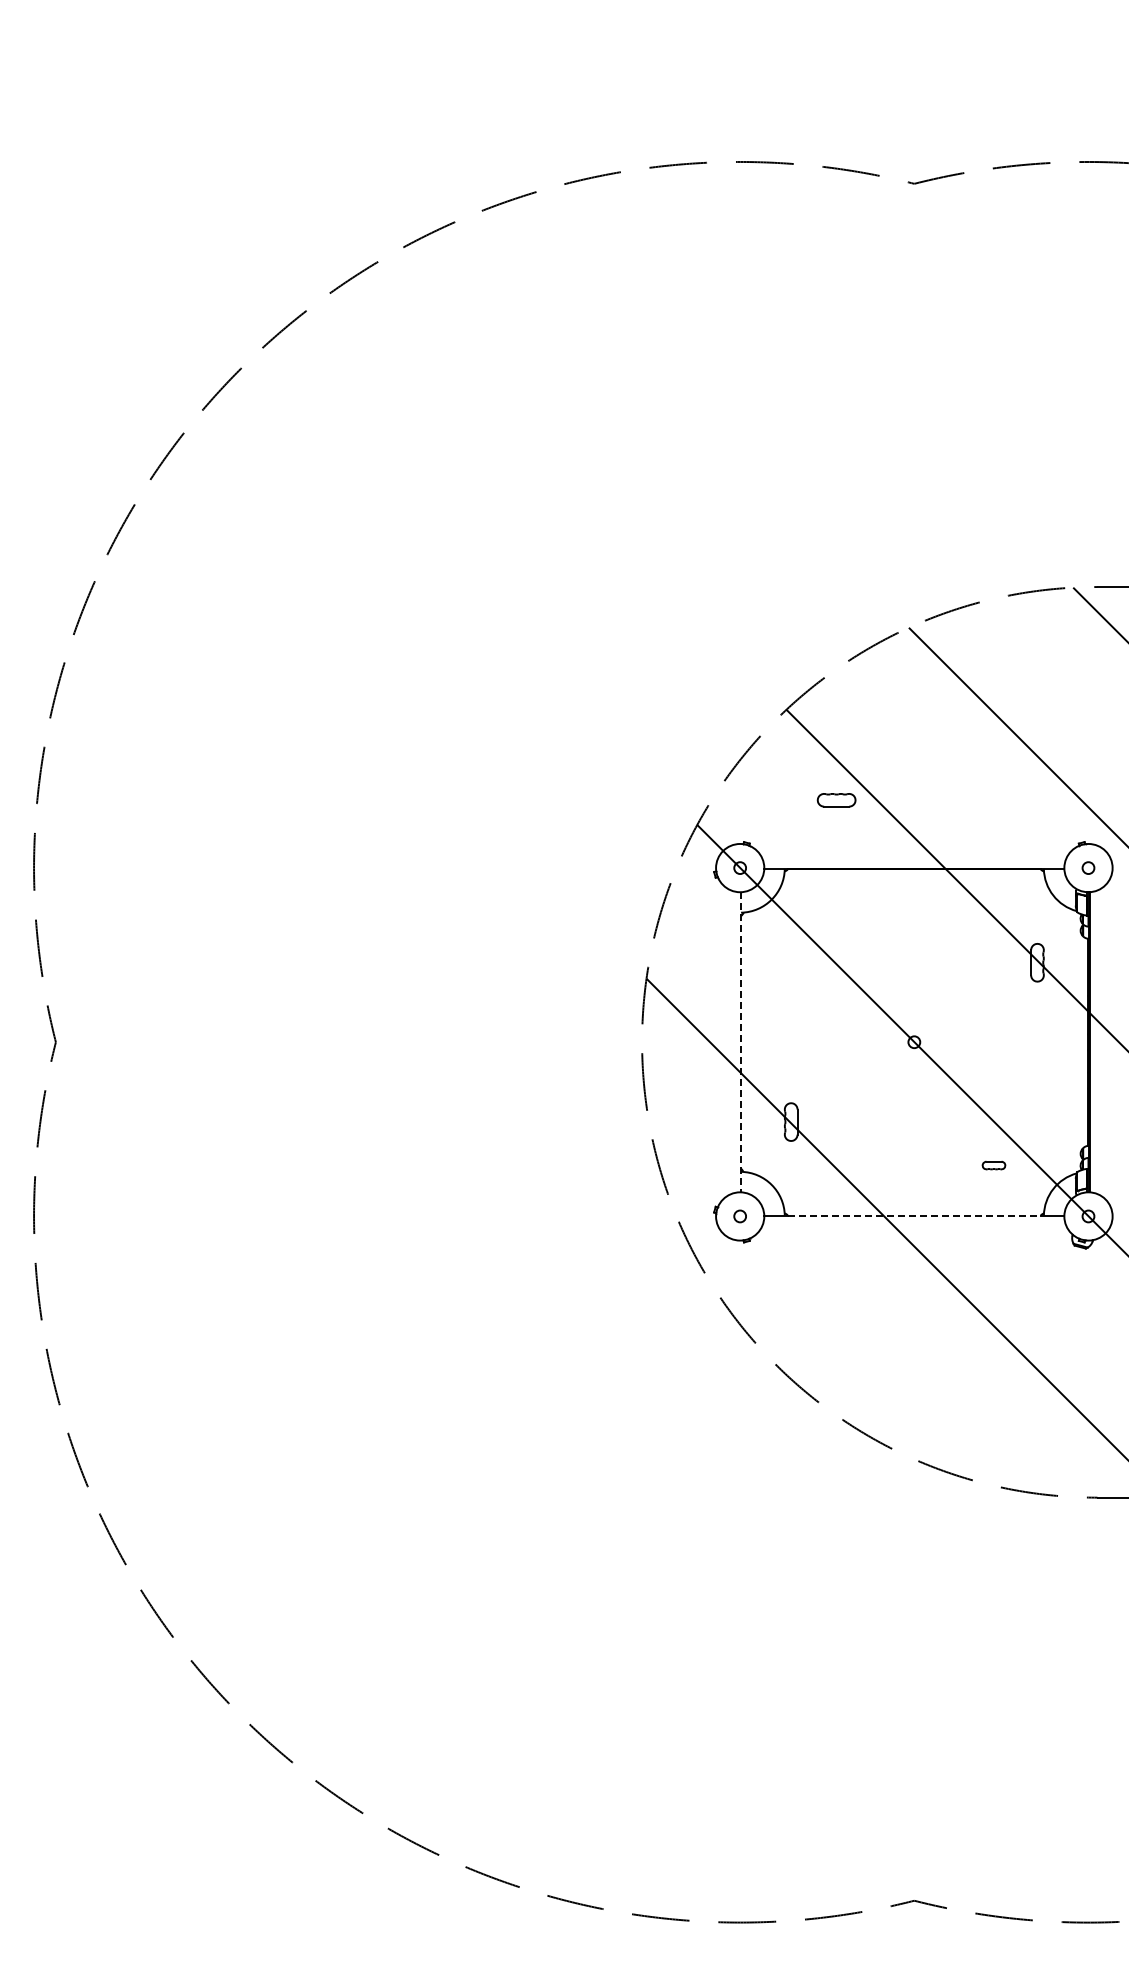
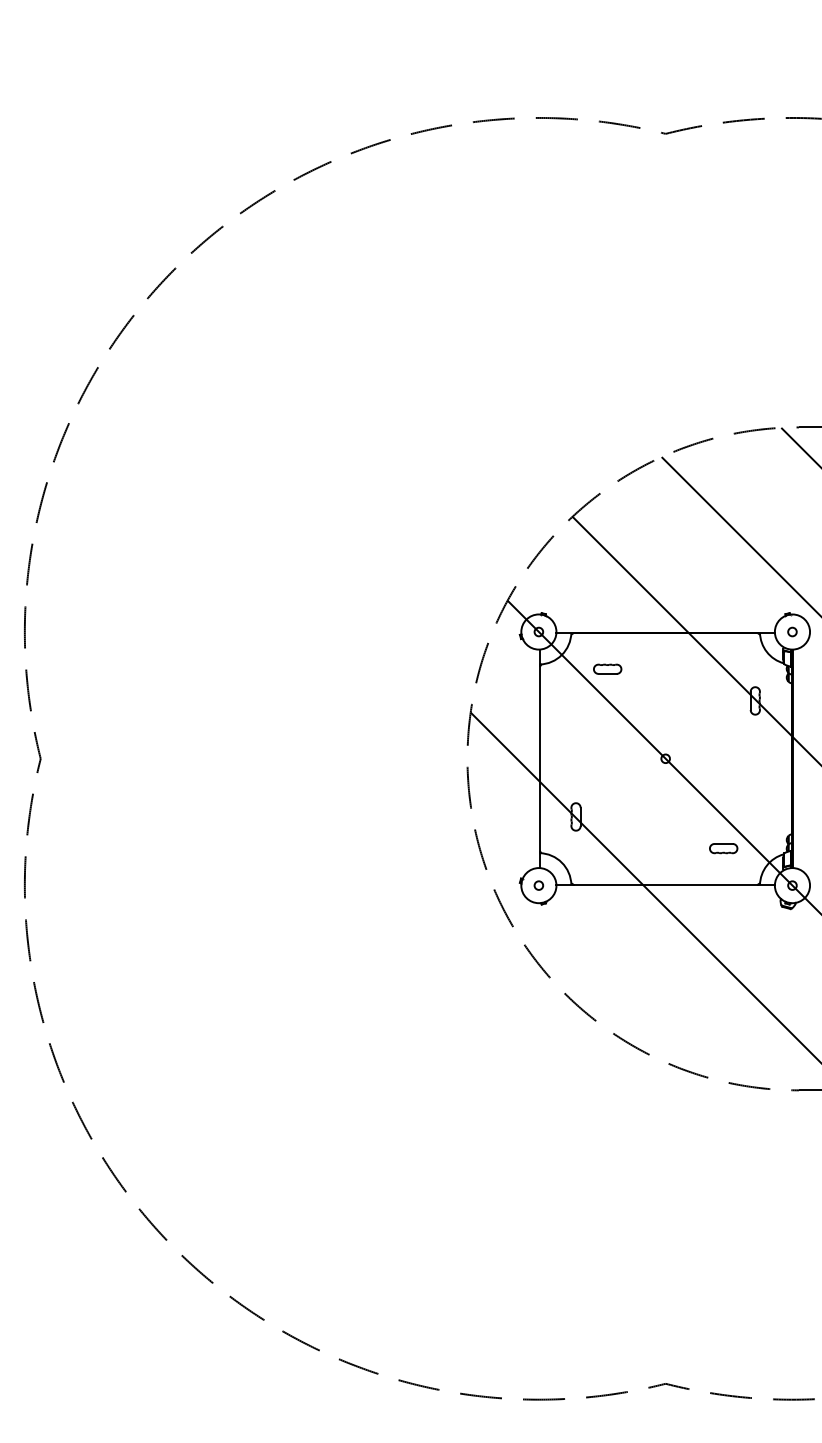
part: (836, 800) -> (607, 669), moved
line: (741, 1042) -> (539, 758), dashed -> solid
part: (993, 1165) -> (723, 848), size x1.67
line: (914, 1215) -> (665, 884), dashed -> solid

